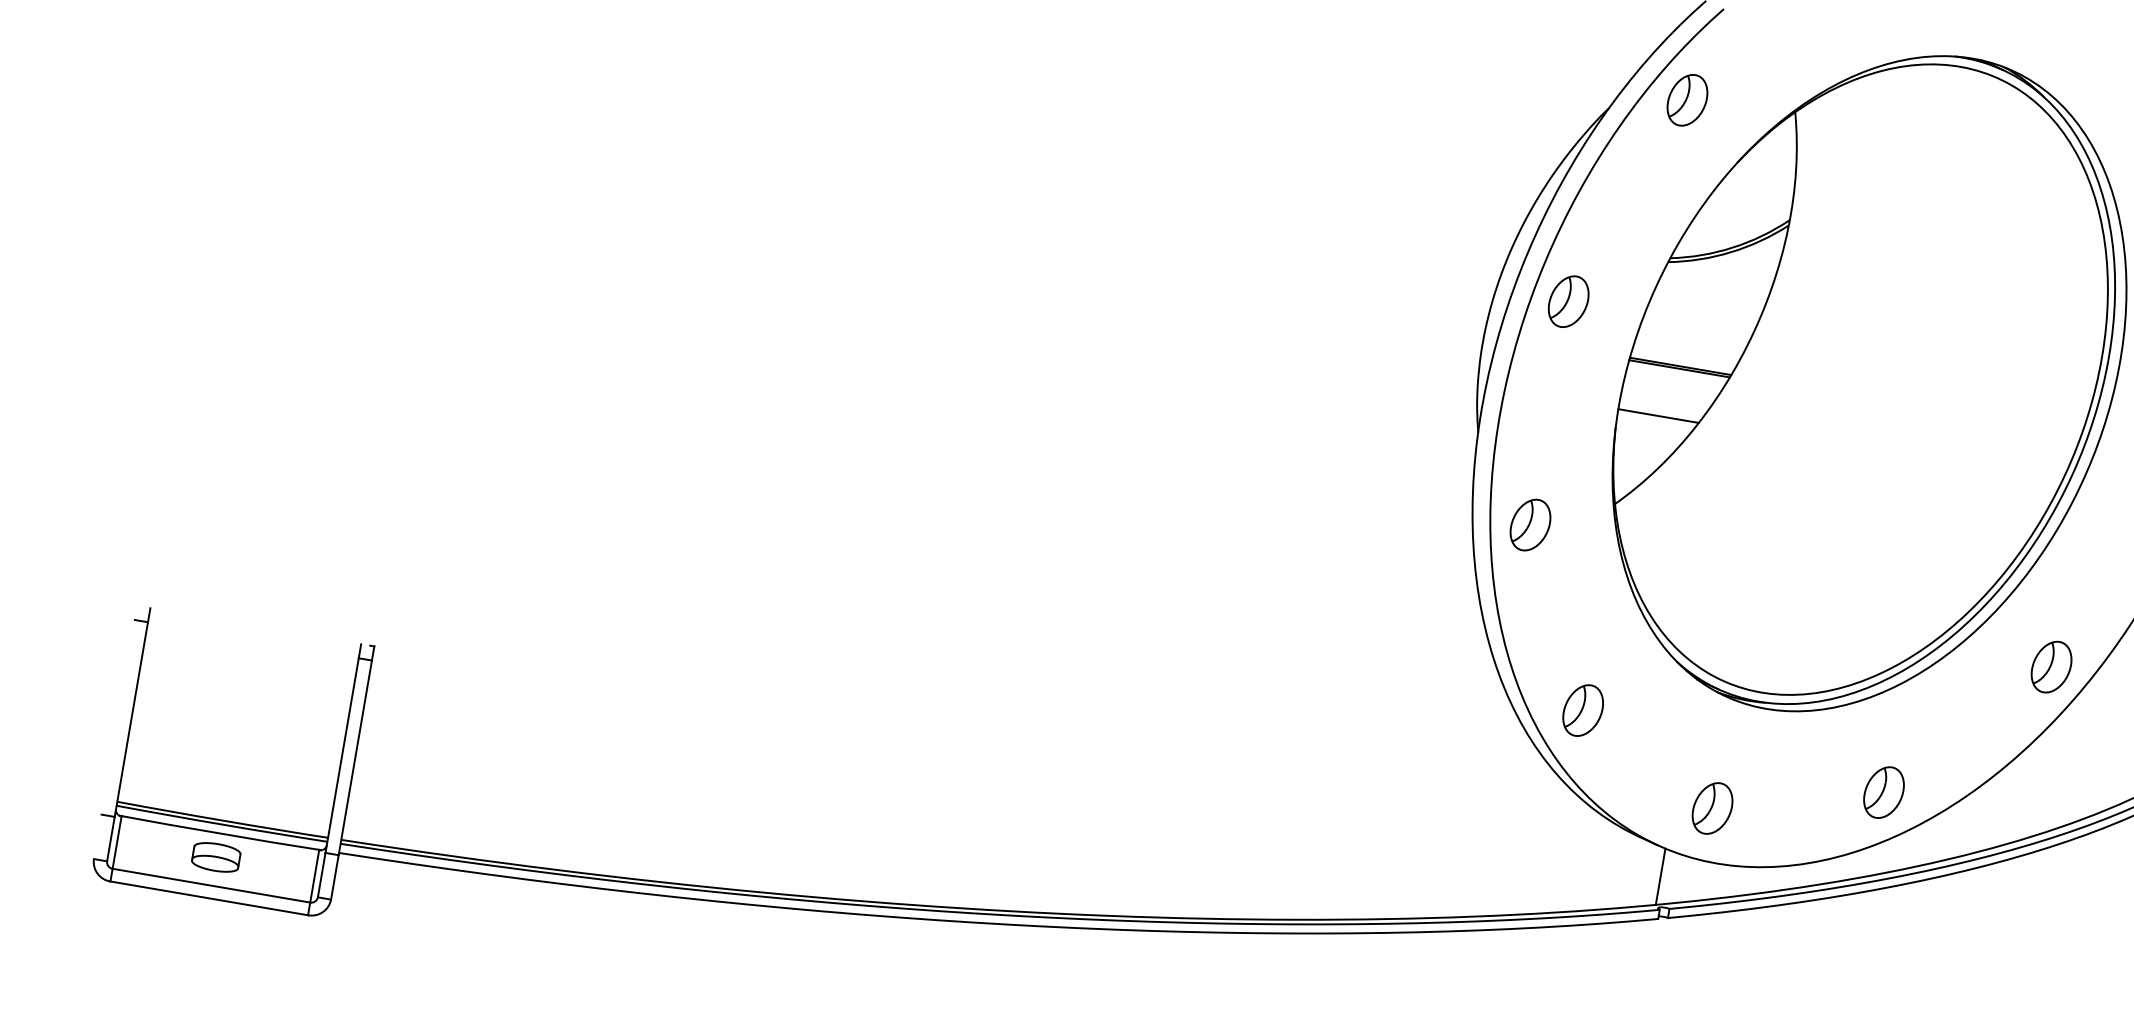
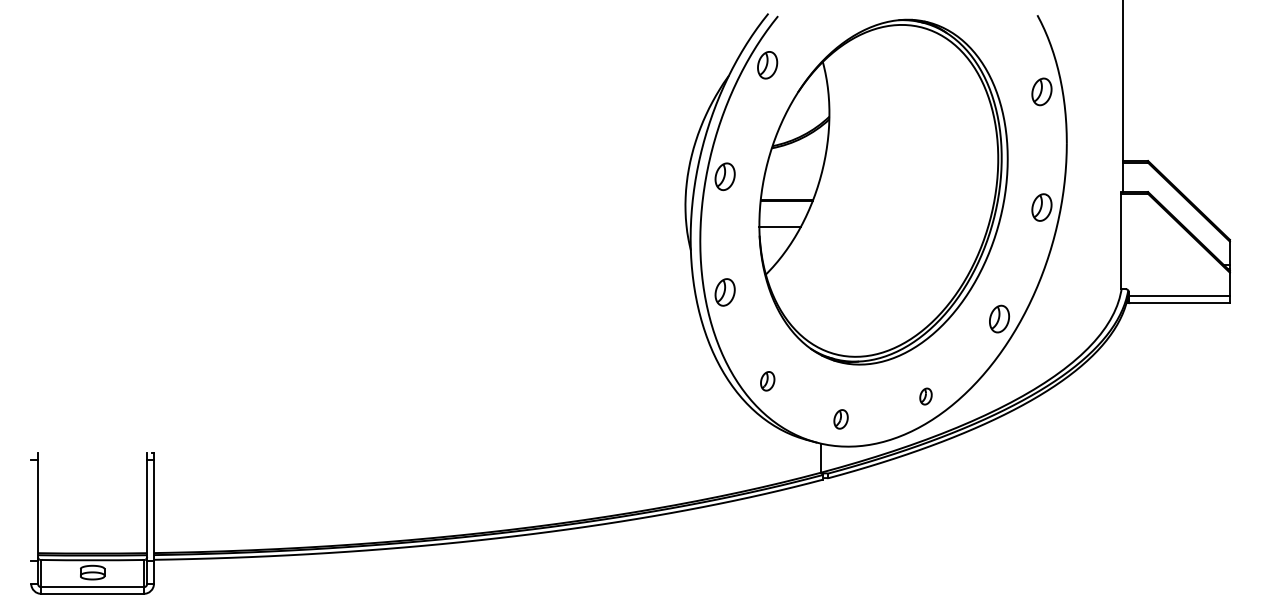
part: (1582, 711) -> (767, 381), size x0.7
part: (1883, 792) -> (925, 396), size x0.6
part: (1711, 808) -> (840, 419), size x0.7

